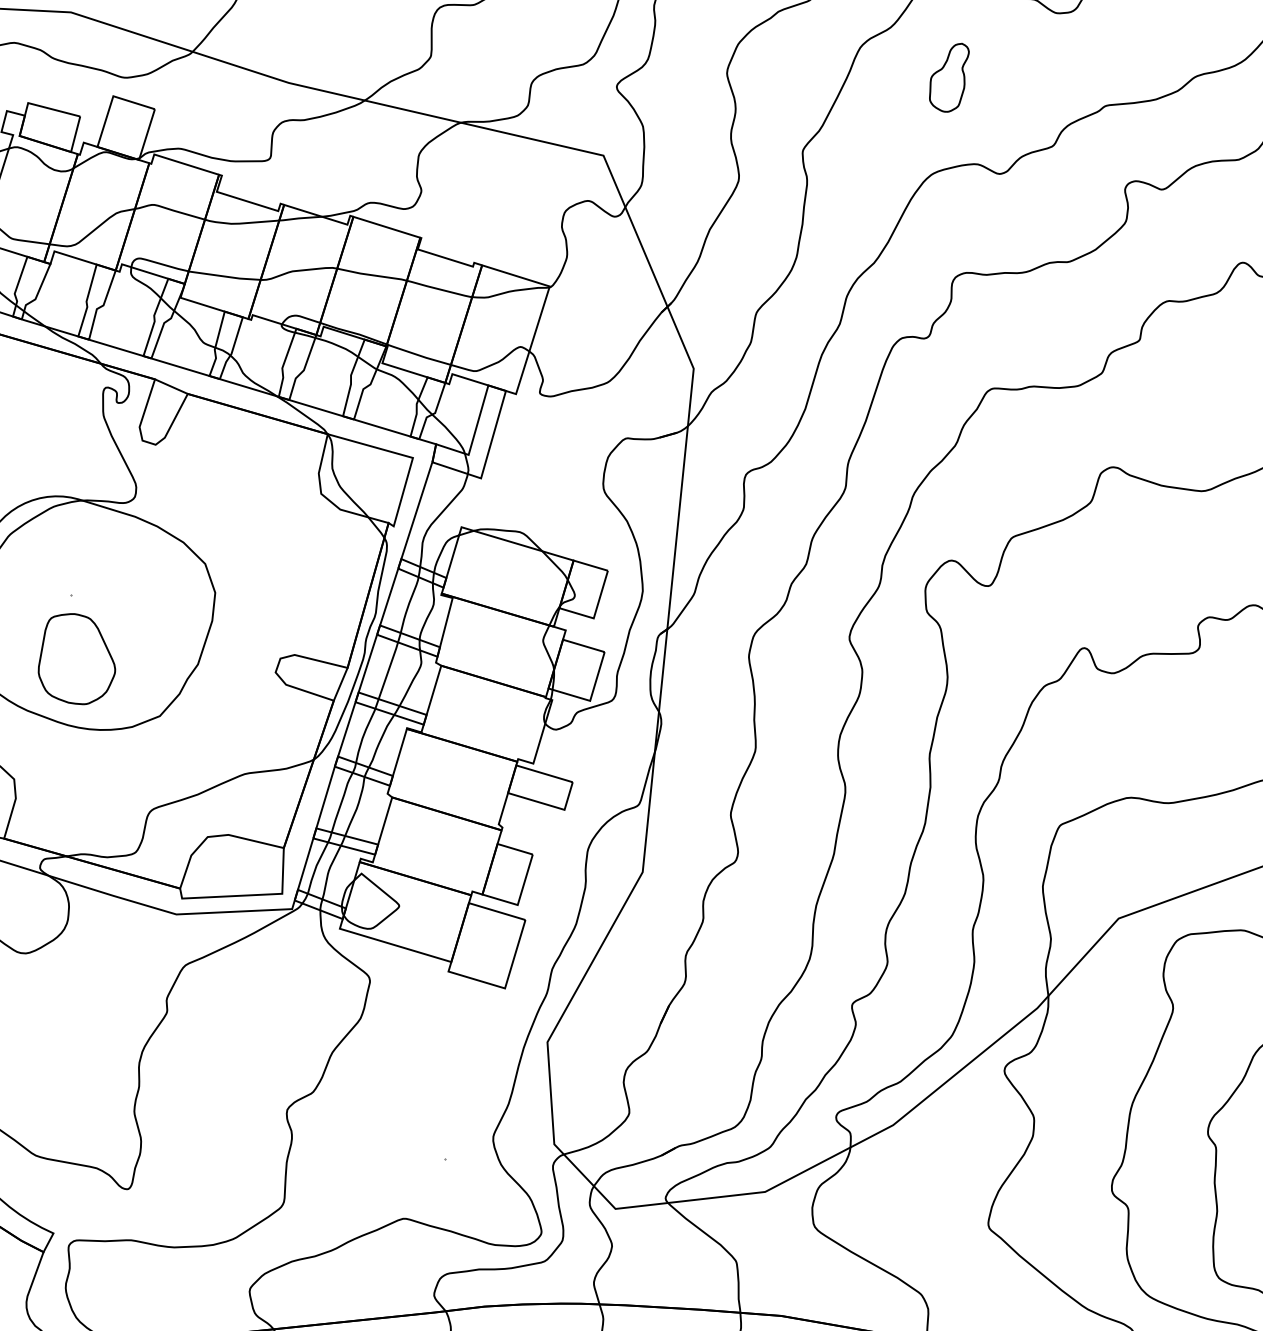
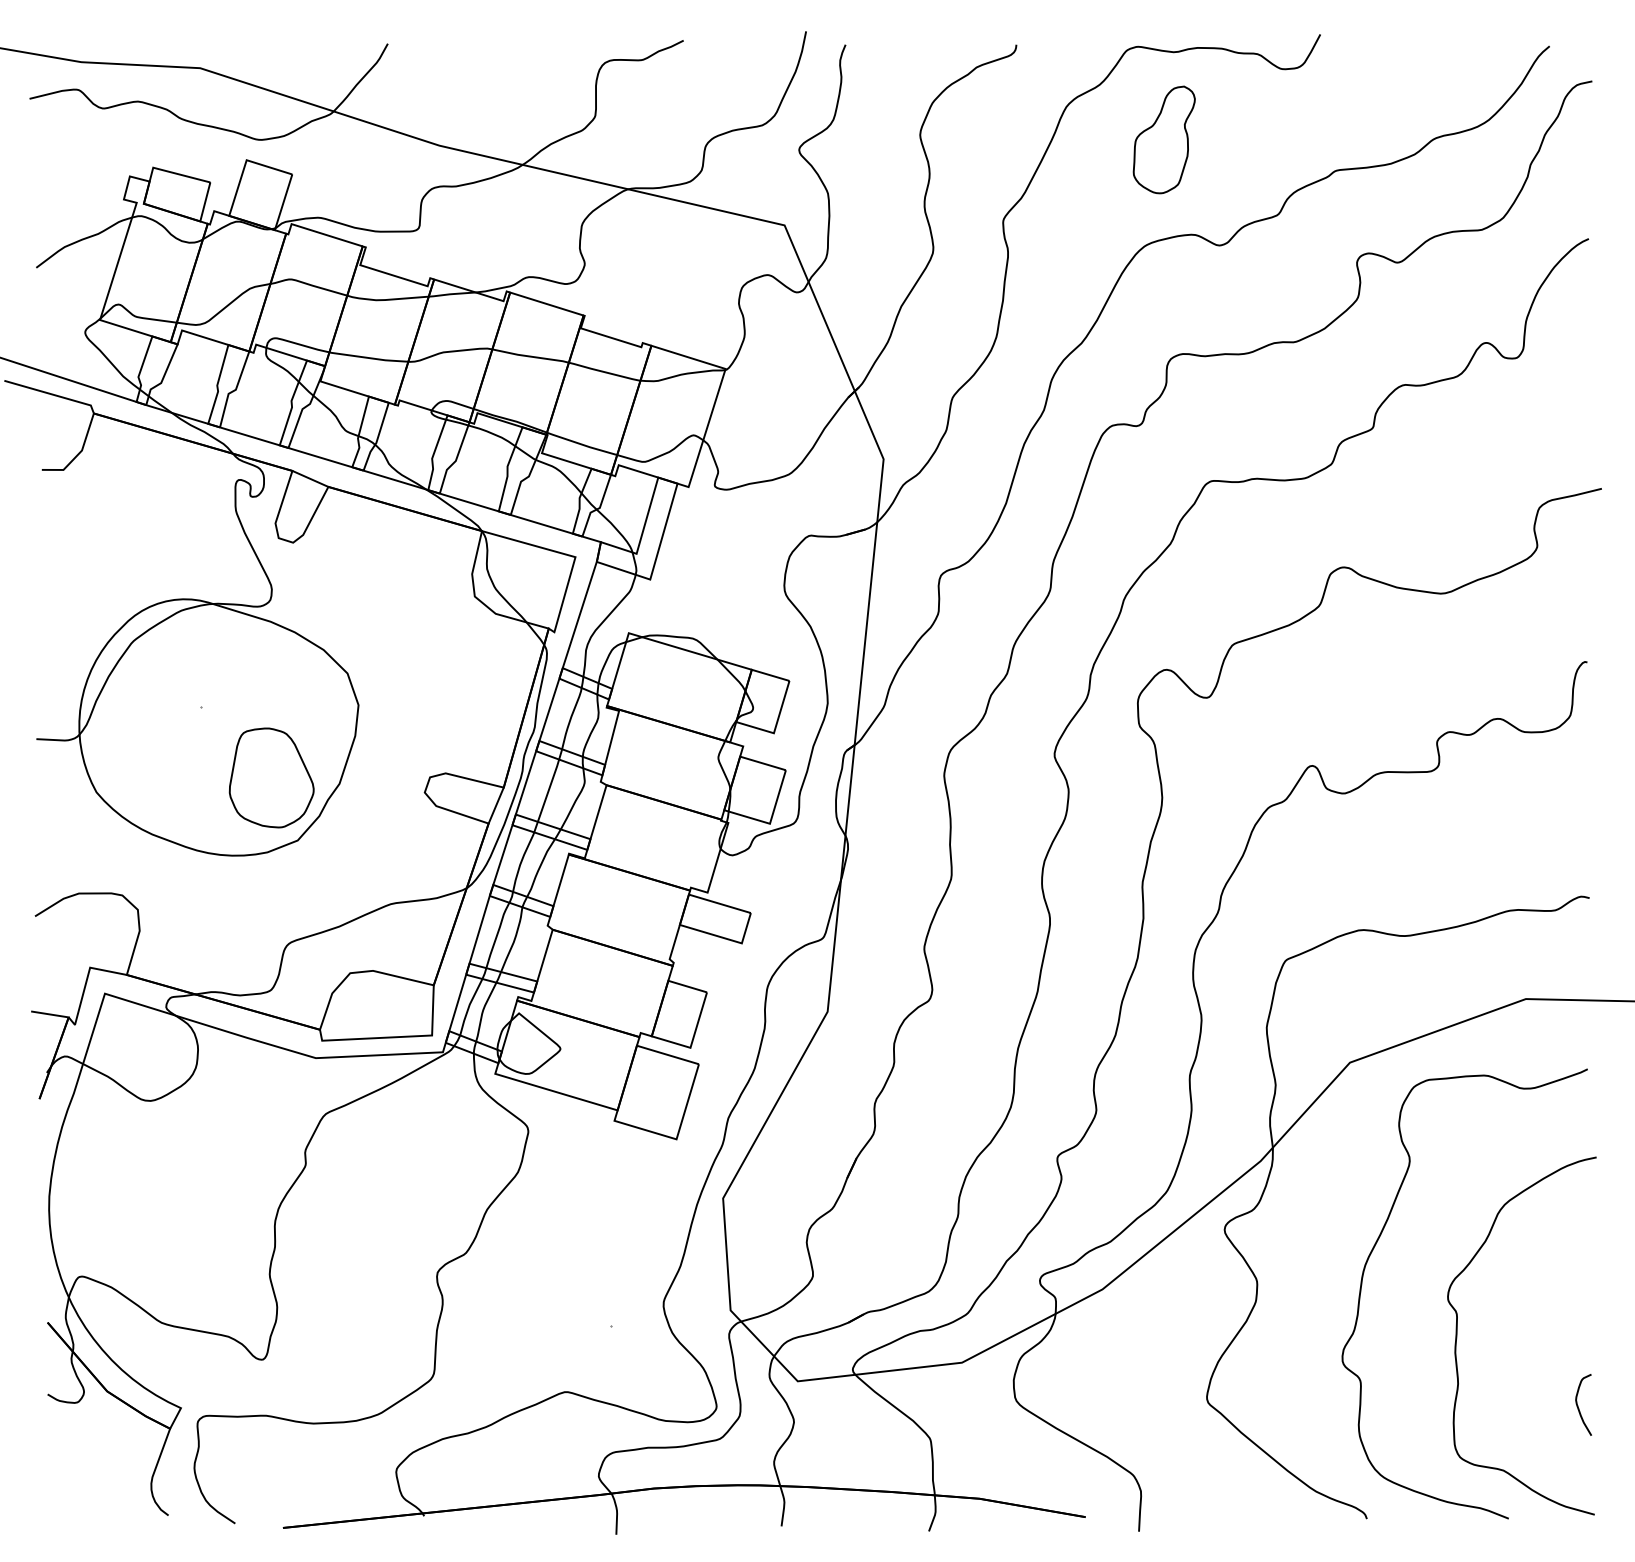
part: (948, 77) -> (1163, 139), size x1.43
part: (76, 658) -> (271, 777), moved

